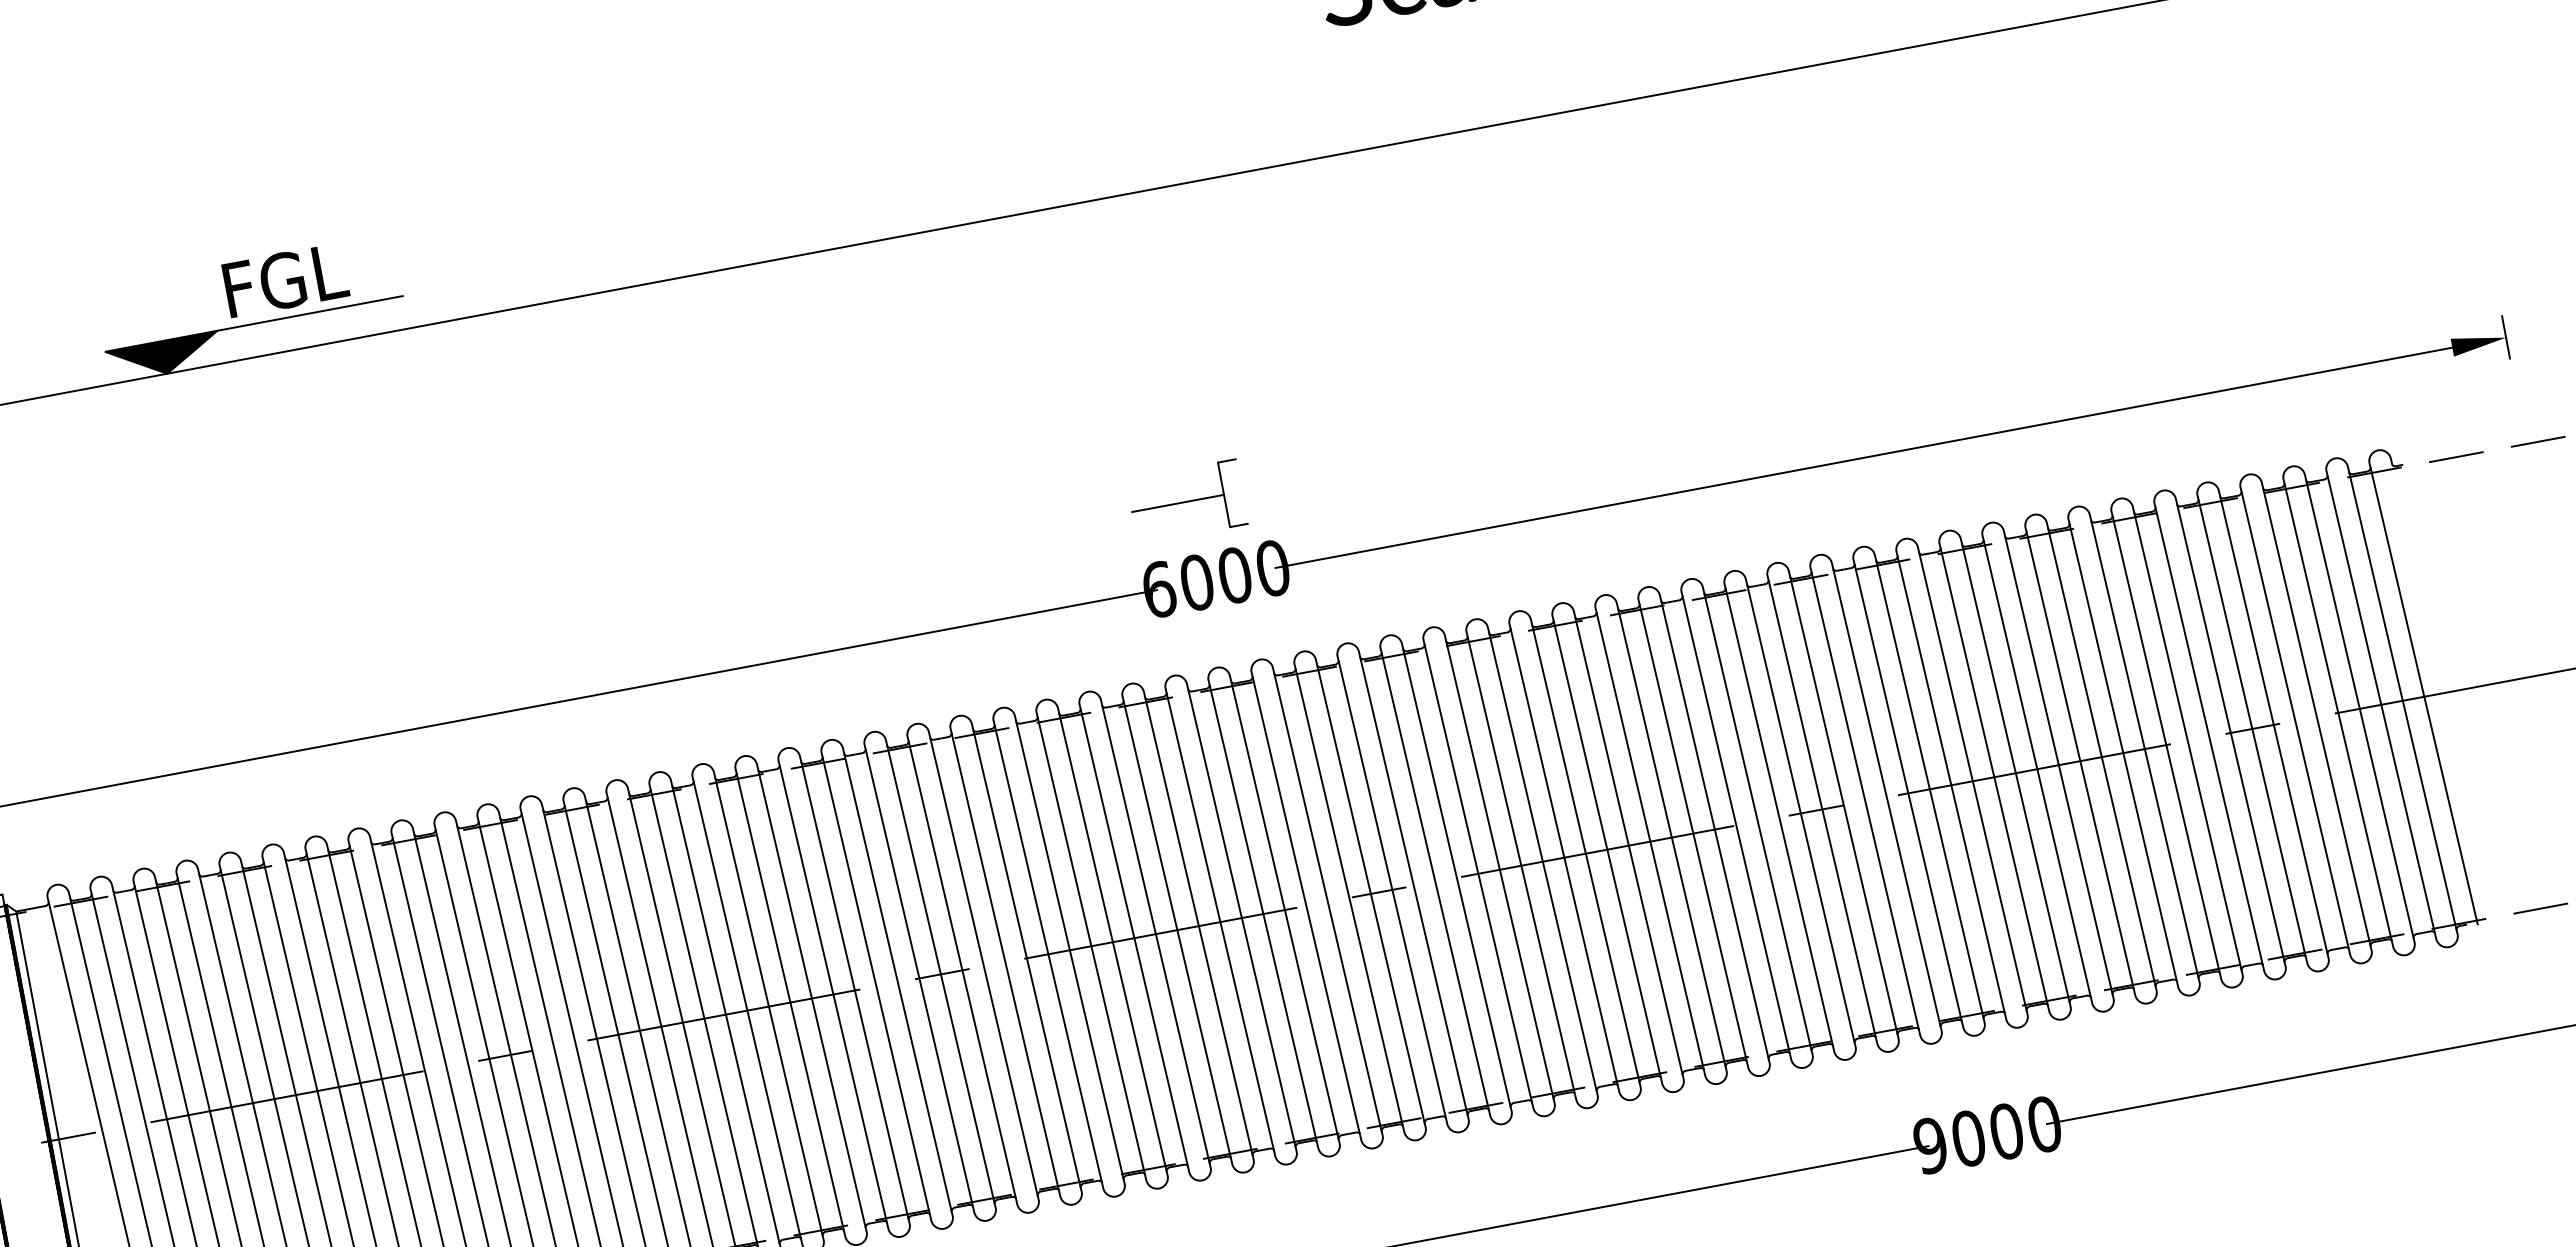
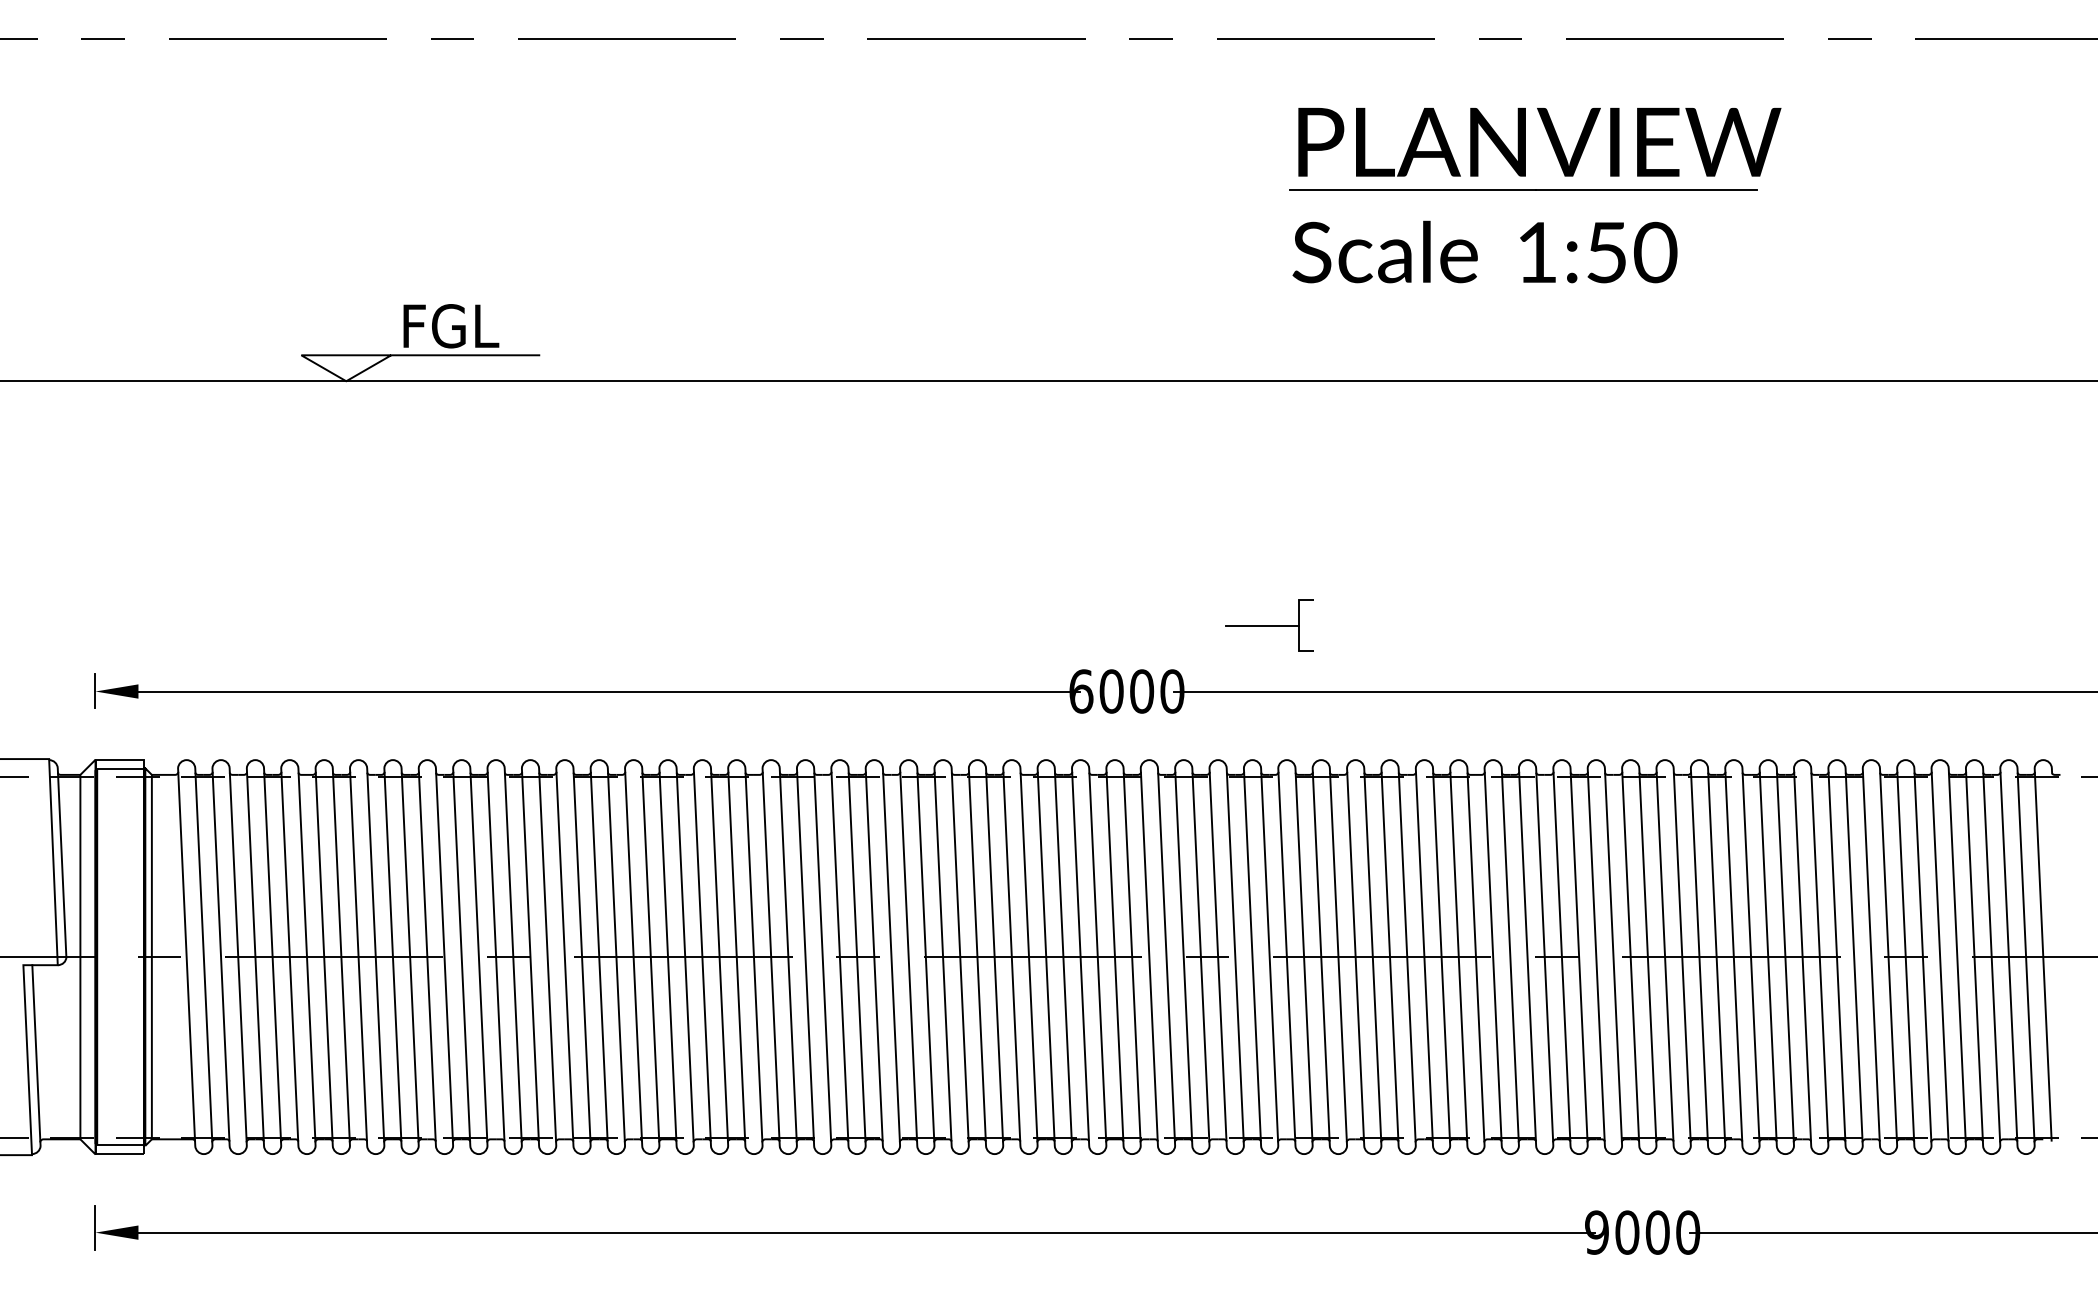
fill: (164, 357) -> (346, 368), removed
part: (1186, 501) -> (1269, 625), moved

